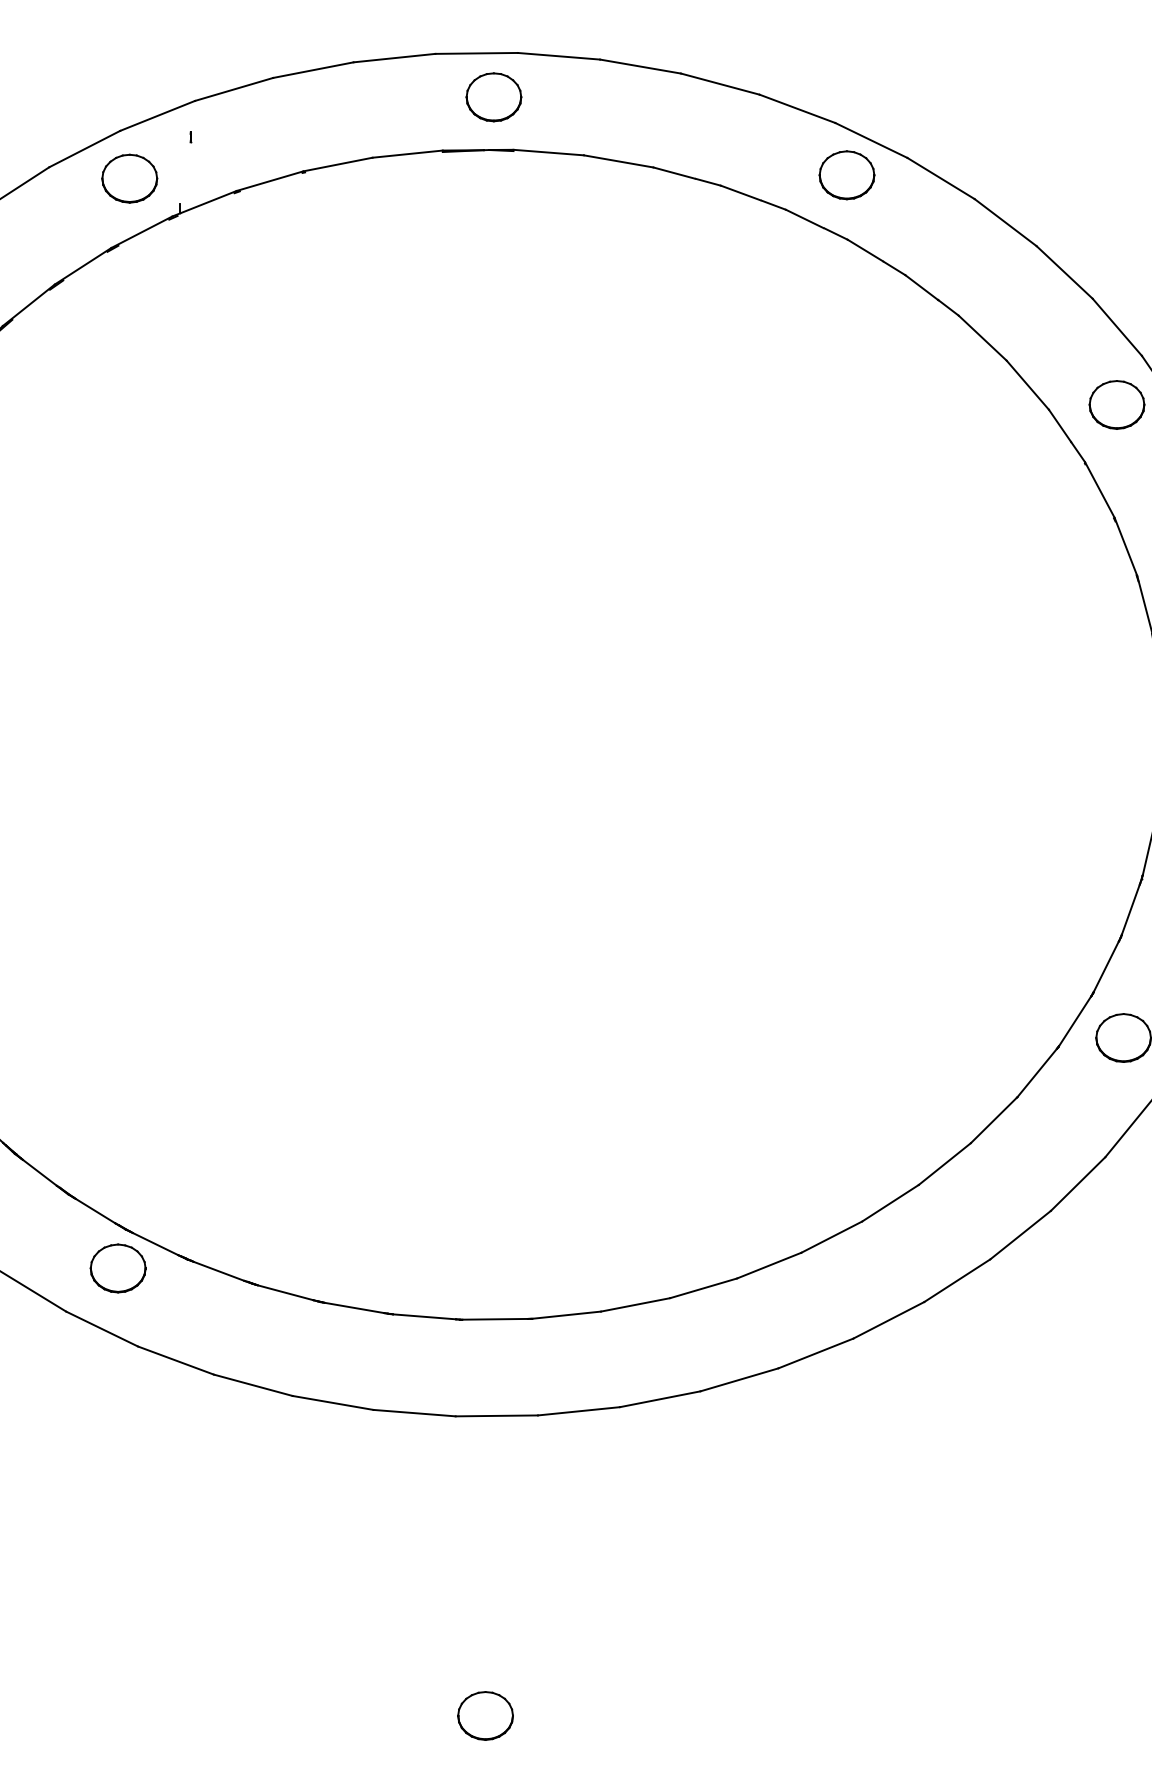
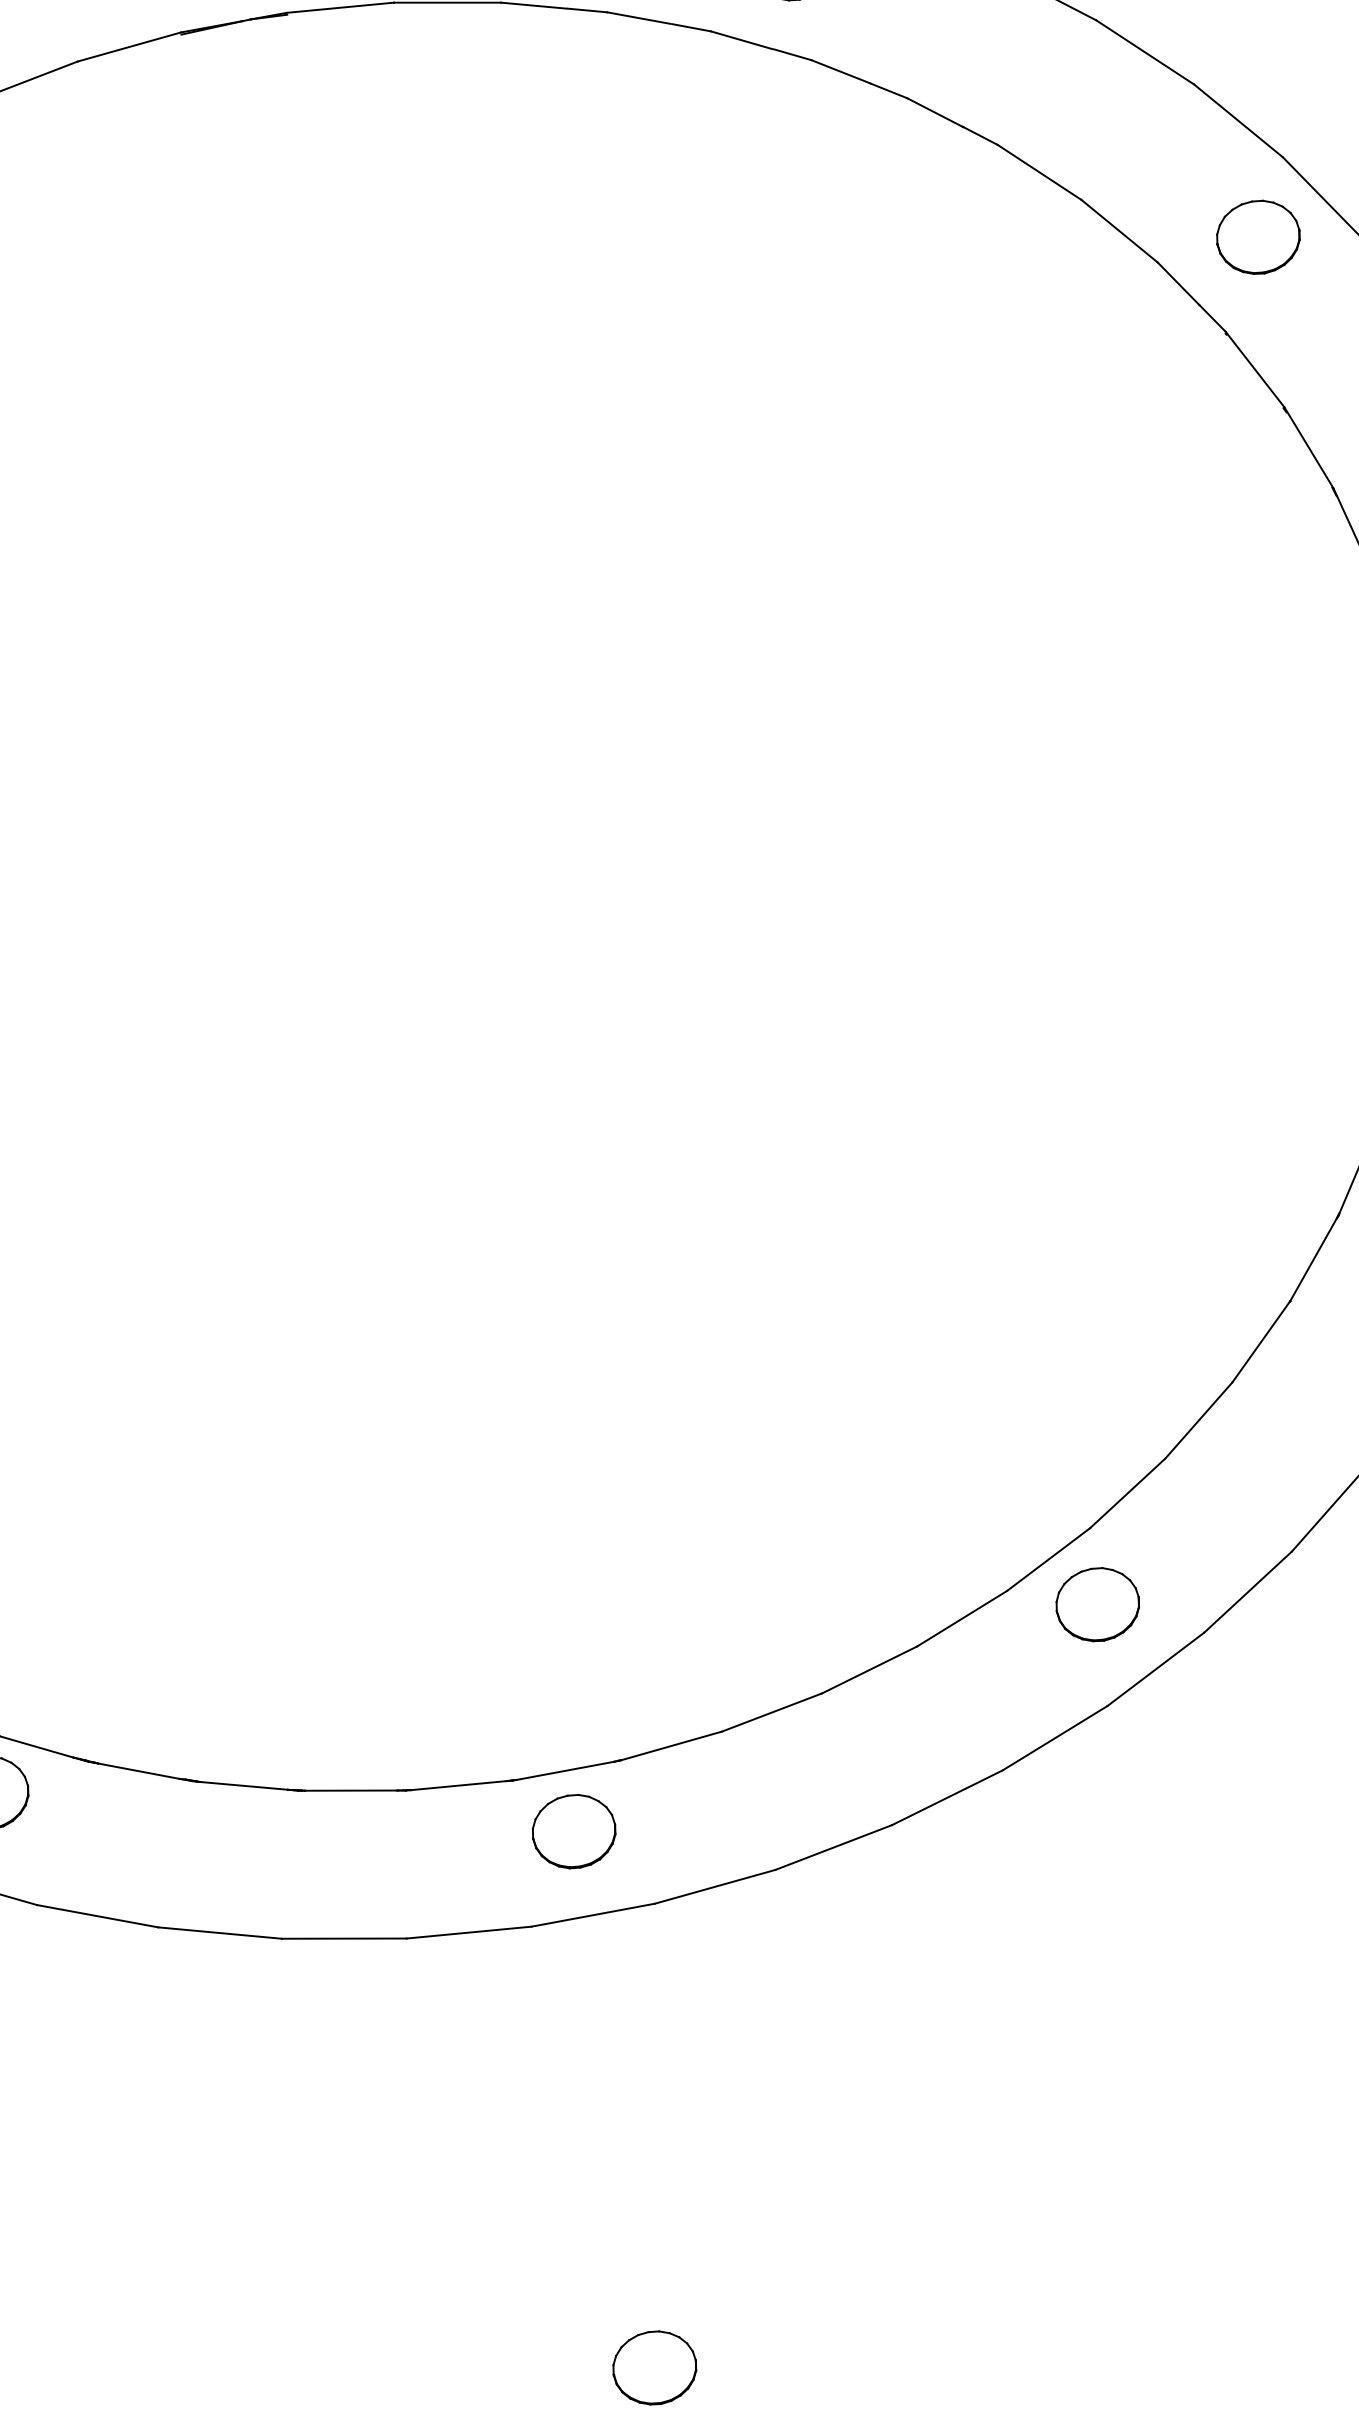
part: (858, 1271) -> (1097, 1604), added
part: (493, 1359) -> (573, 1831), added

